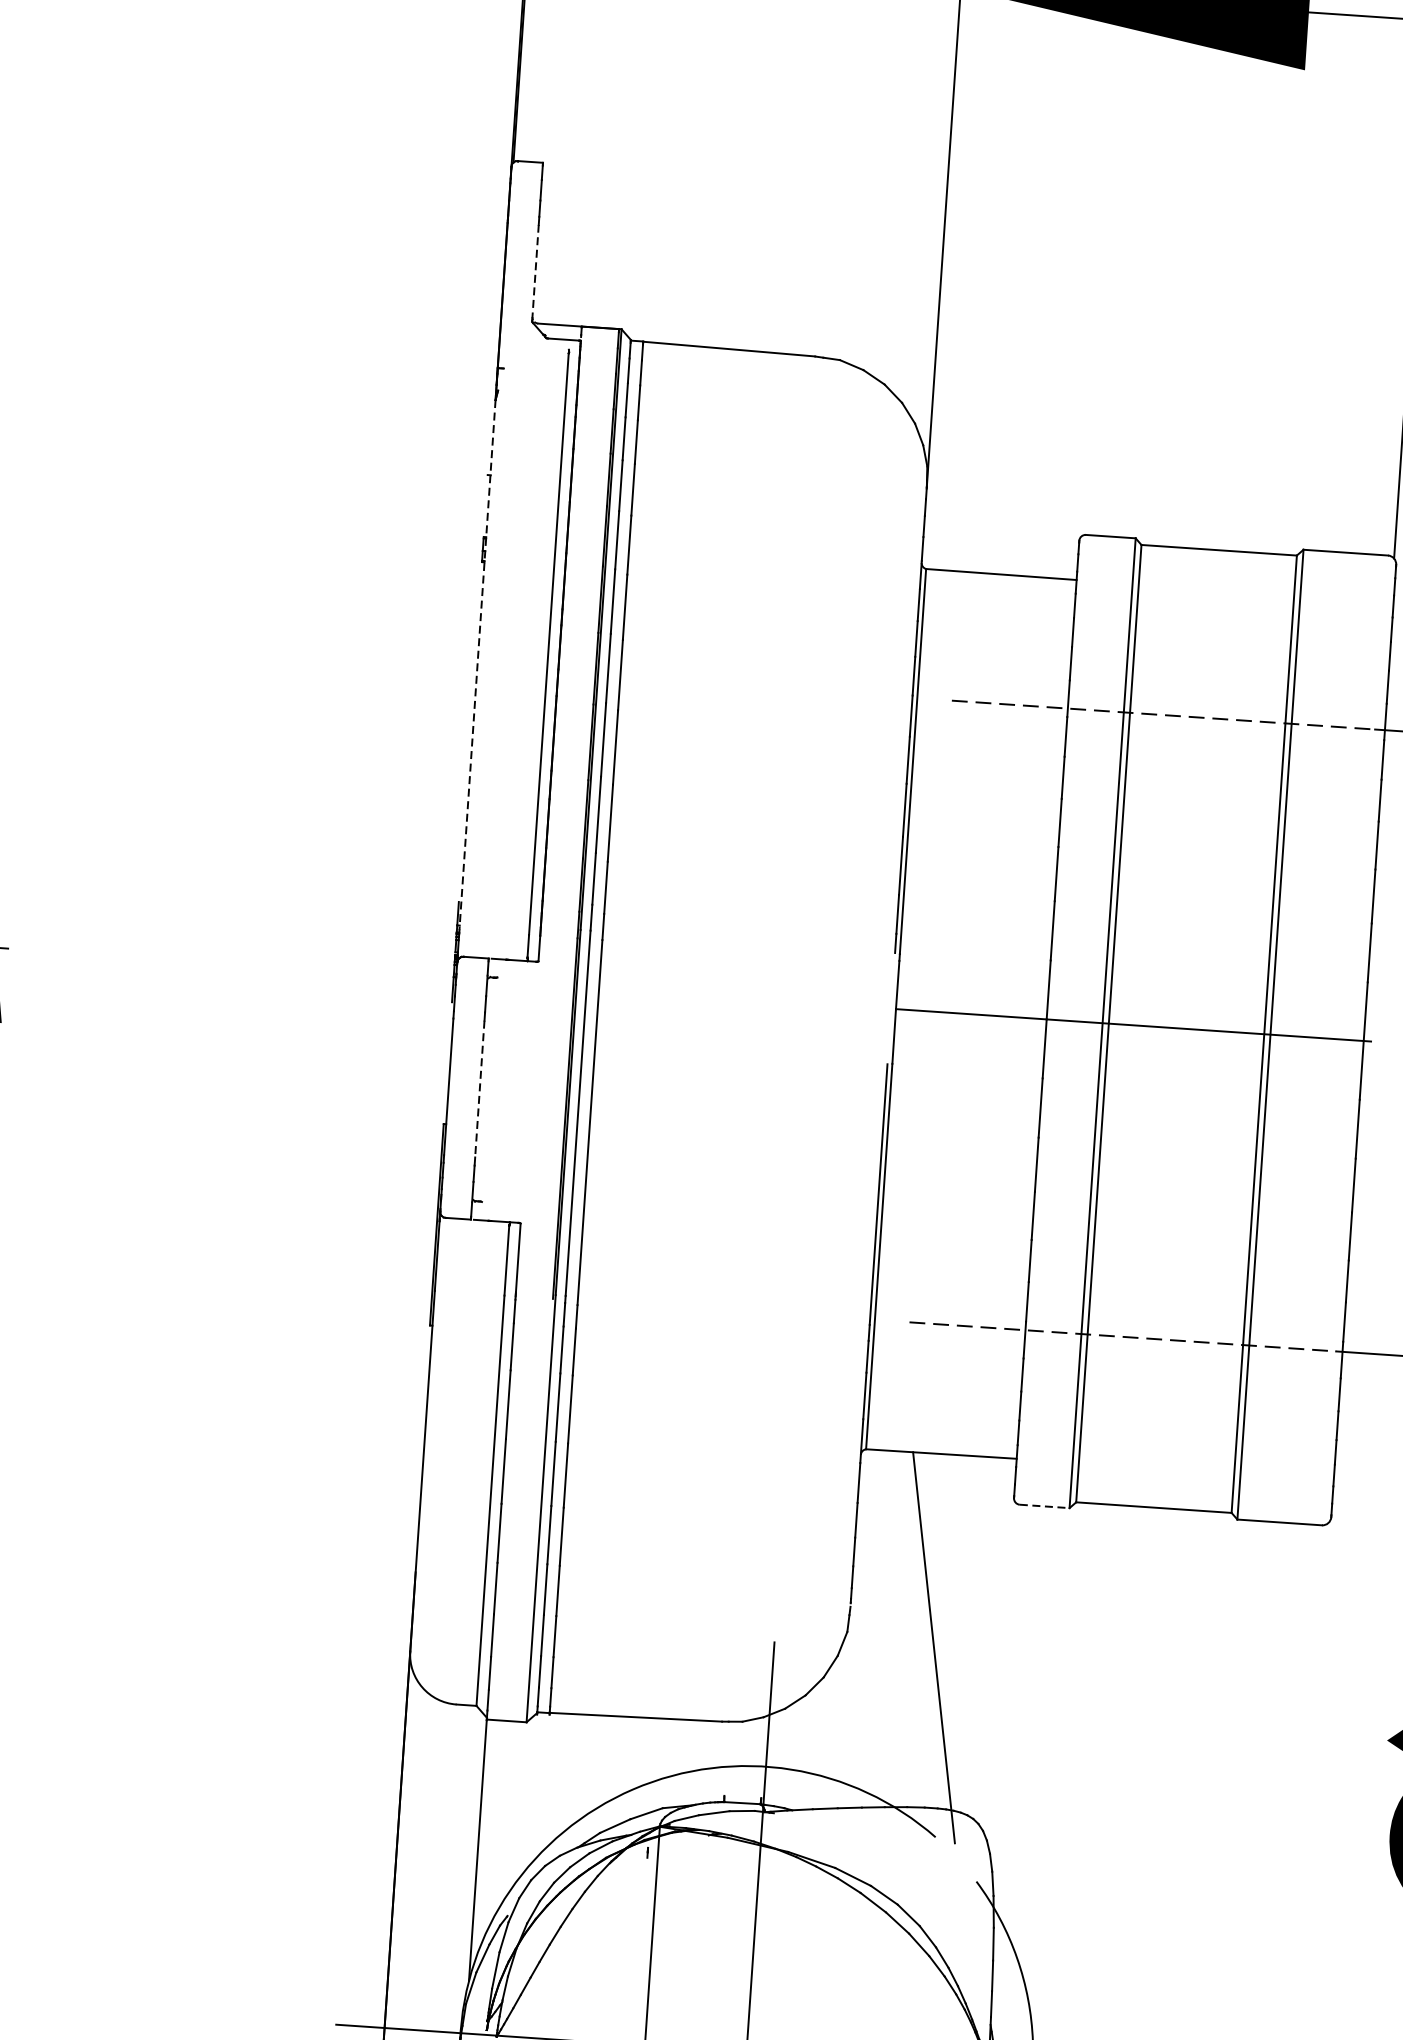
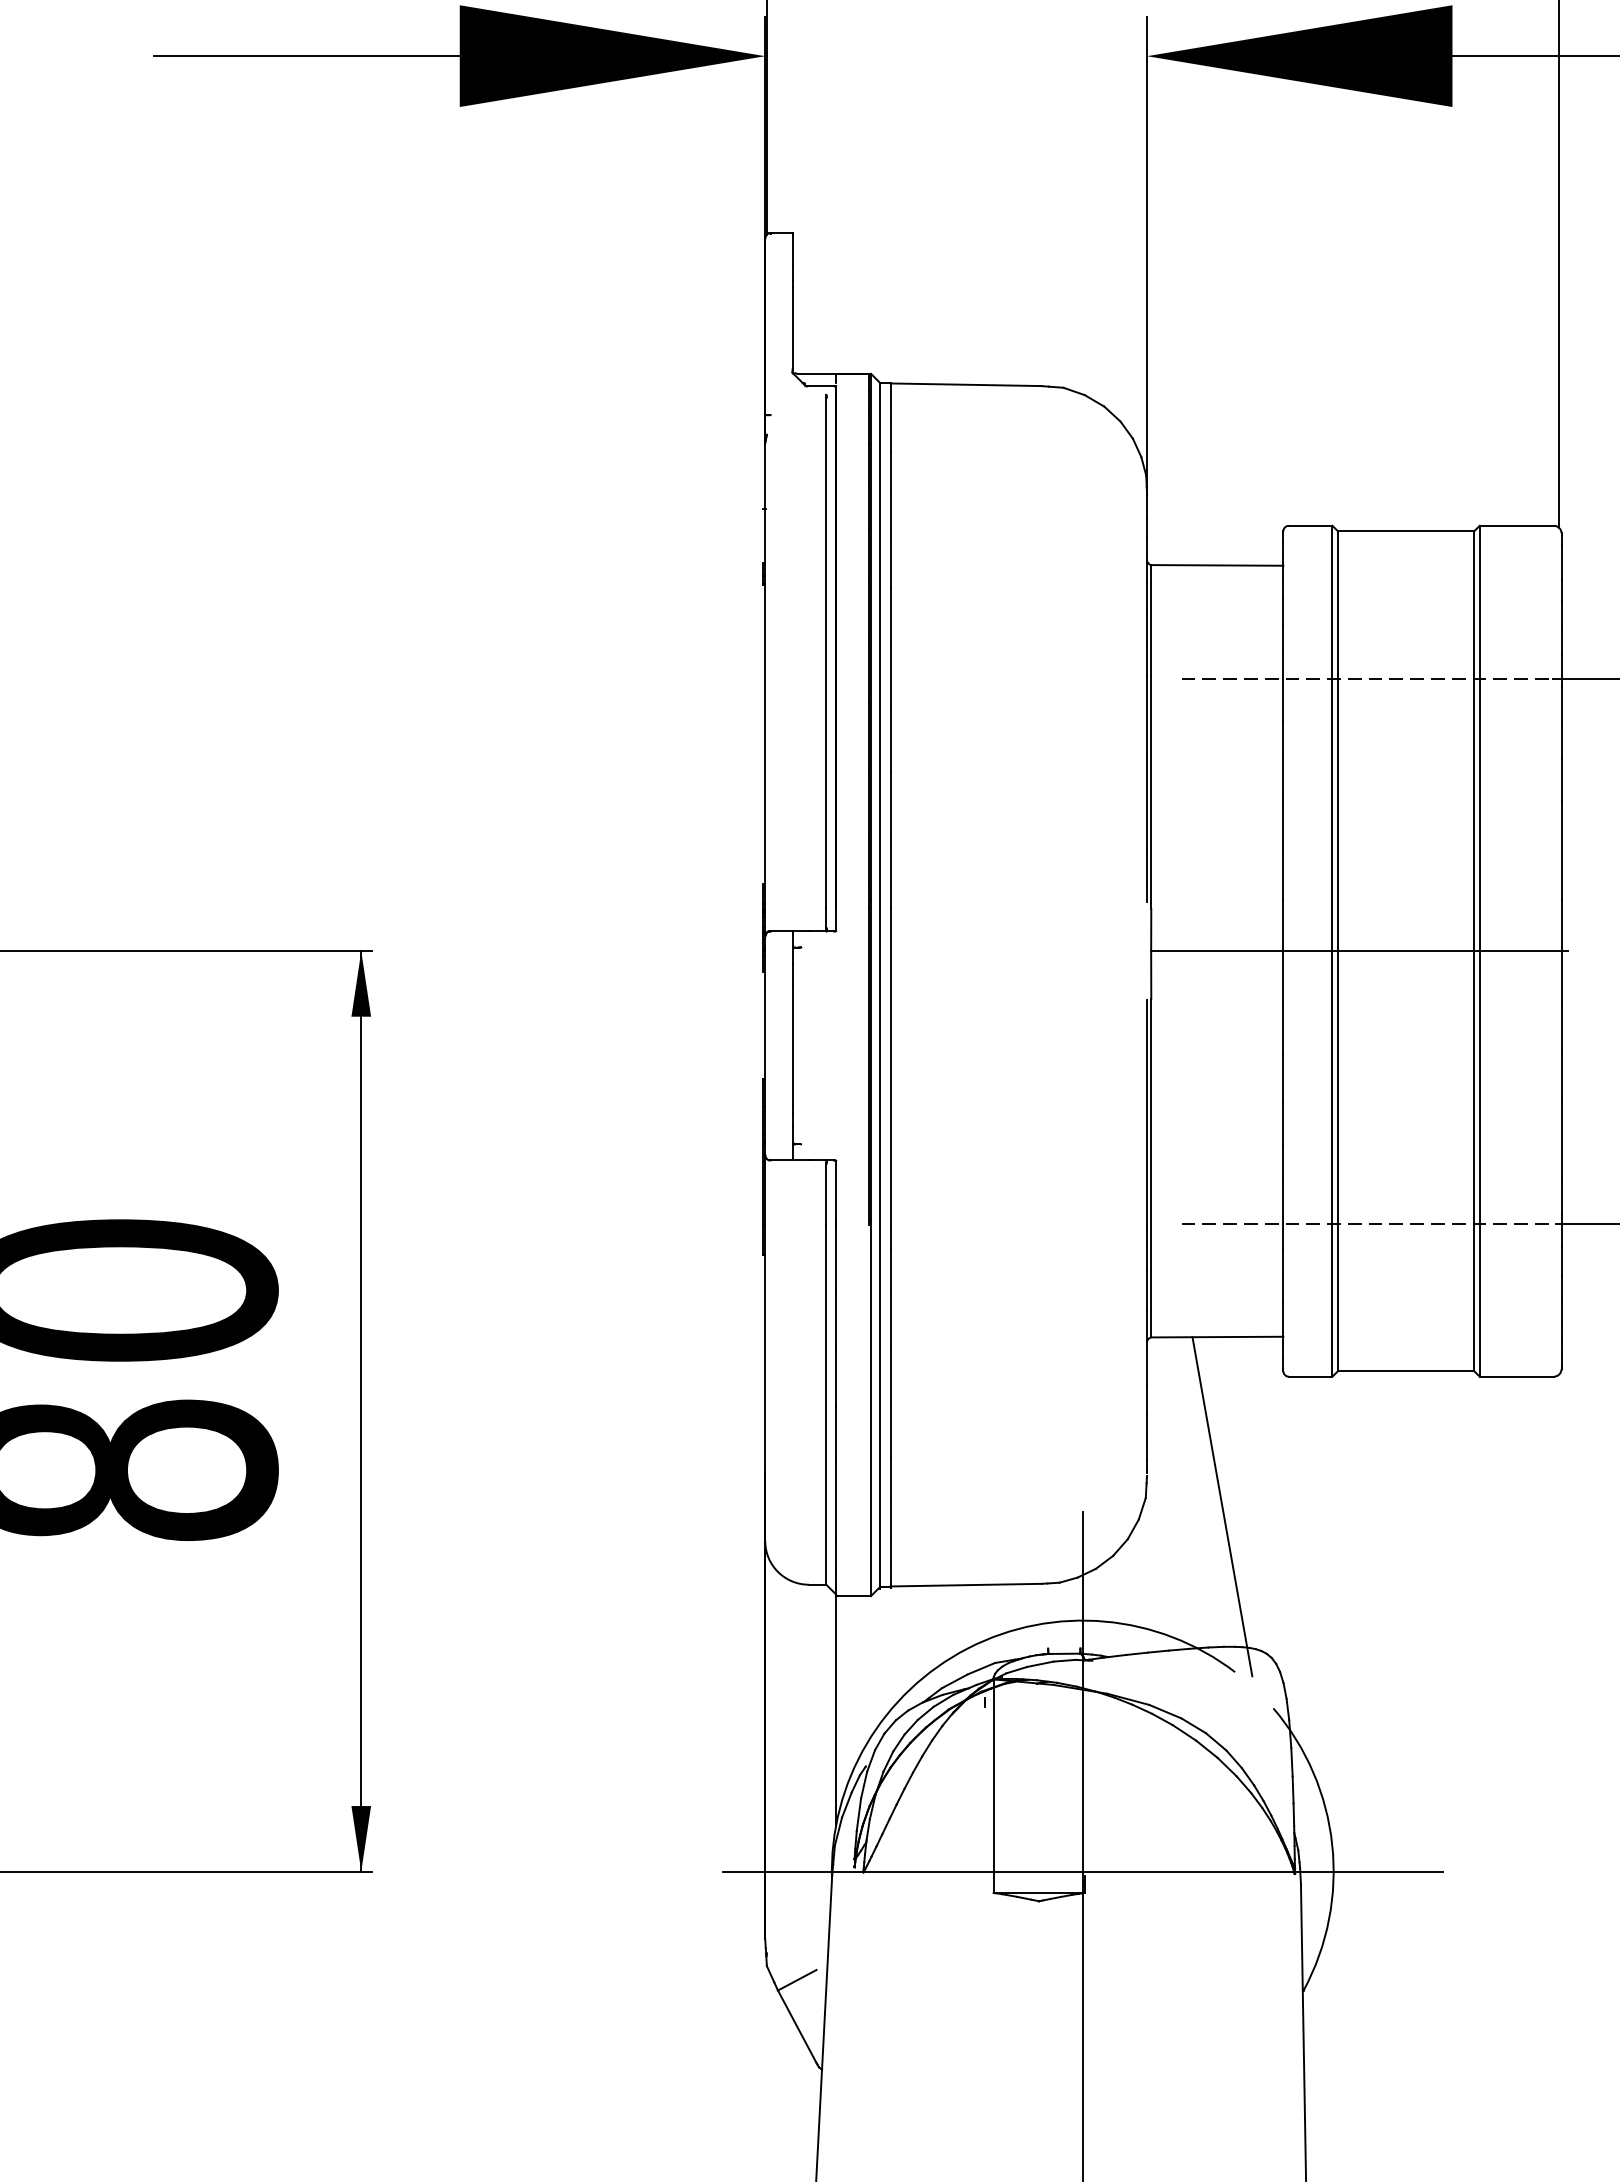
line: (535, 272) -> (792, 329), dashed -> solid
line: (477, 664) -> (765, 675), dashed -> solid
line: (479, 1088) -> (792, 1045), dashed -> solid
line: (1044, 1506) -> (1310, 1376), dashed -> solid

